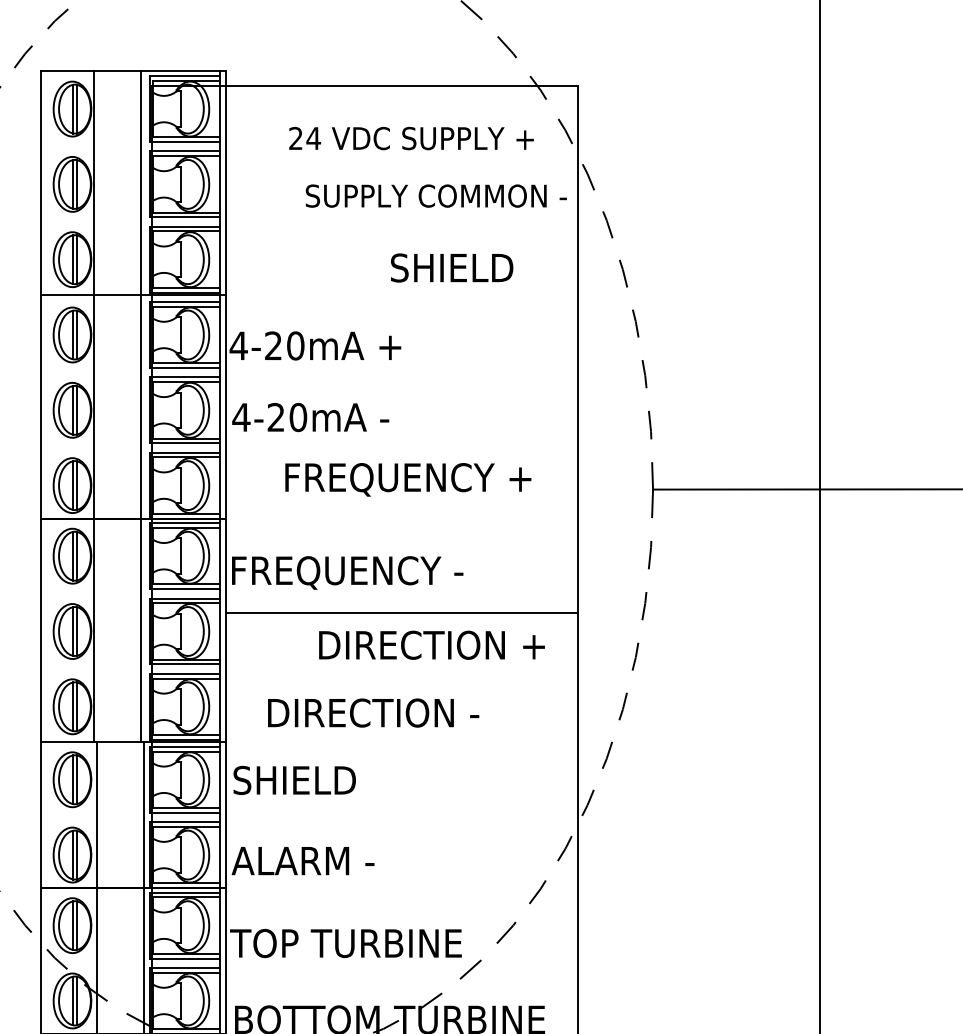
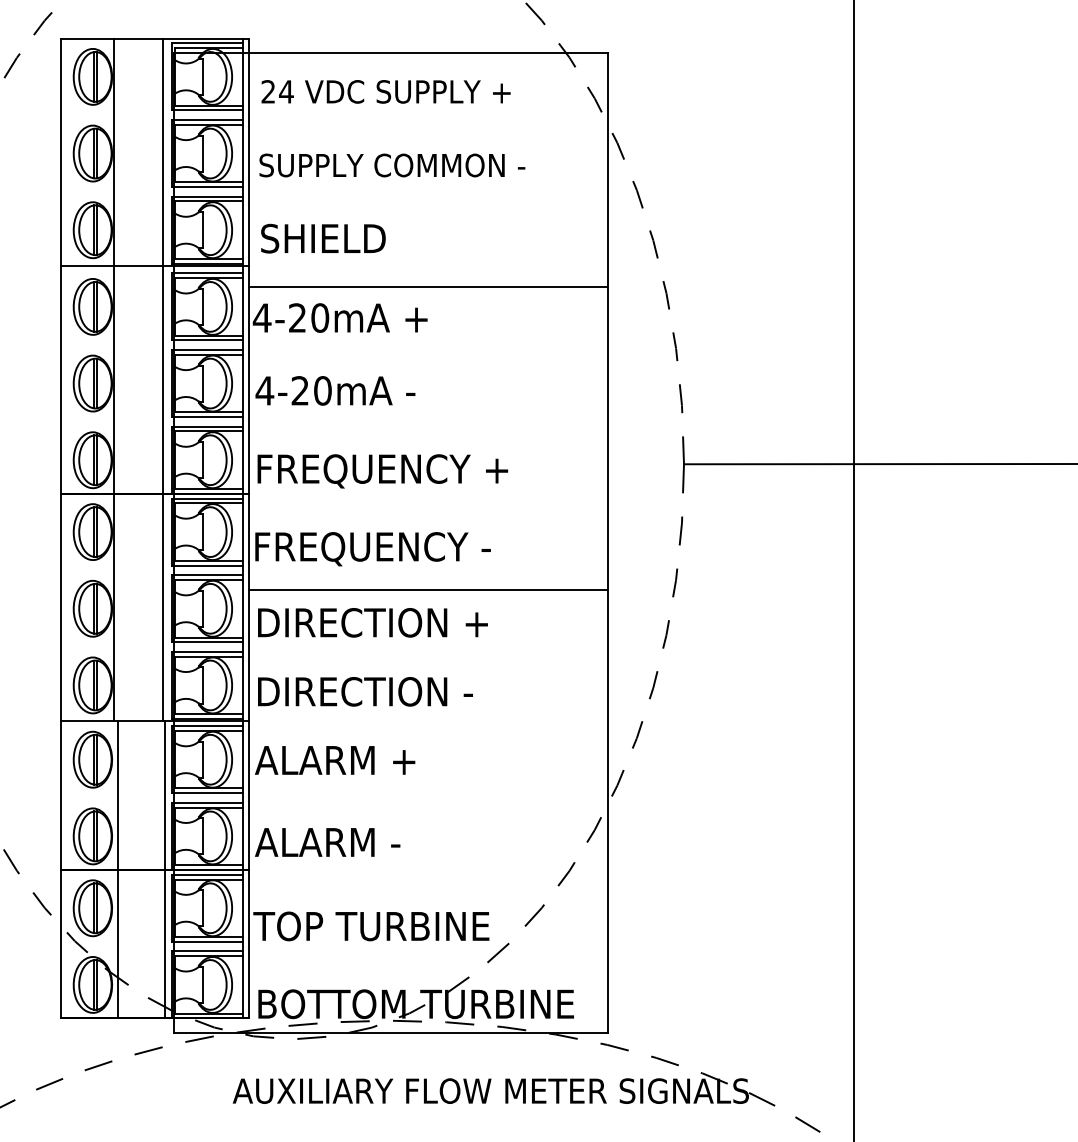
text: (410, 138) -> (385, 91), moved
text: (436, 196) -> (392, 165), moved
text: (452, 267) -> (323, 238), moved
line: (401, 315) -> (427, 287), added
text: (407, 479) -> (382, 471), moved
text: (431, 644) -> (372, 622), moved
text: (373, 712) -> (365, 691), moved
text: (310, 780) -> (335, 760), SHIELD -> ALARM +

